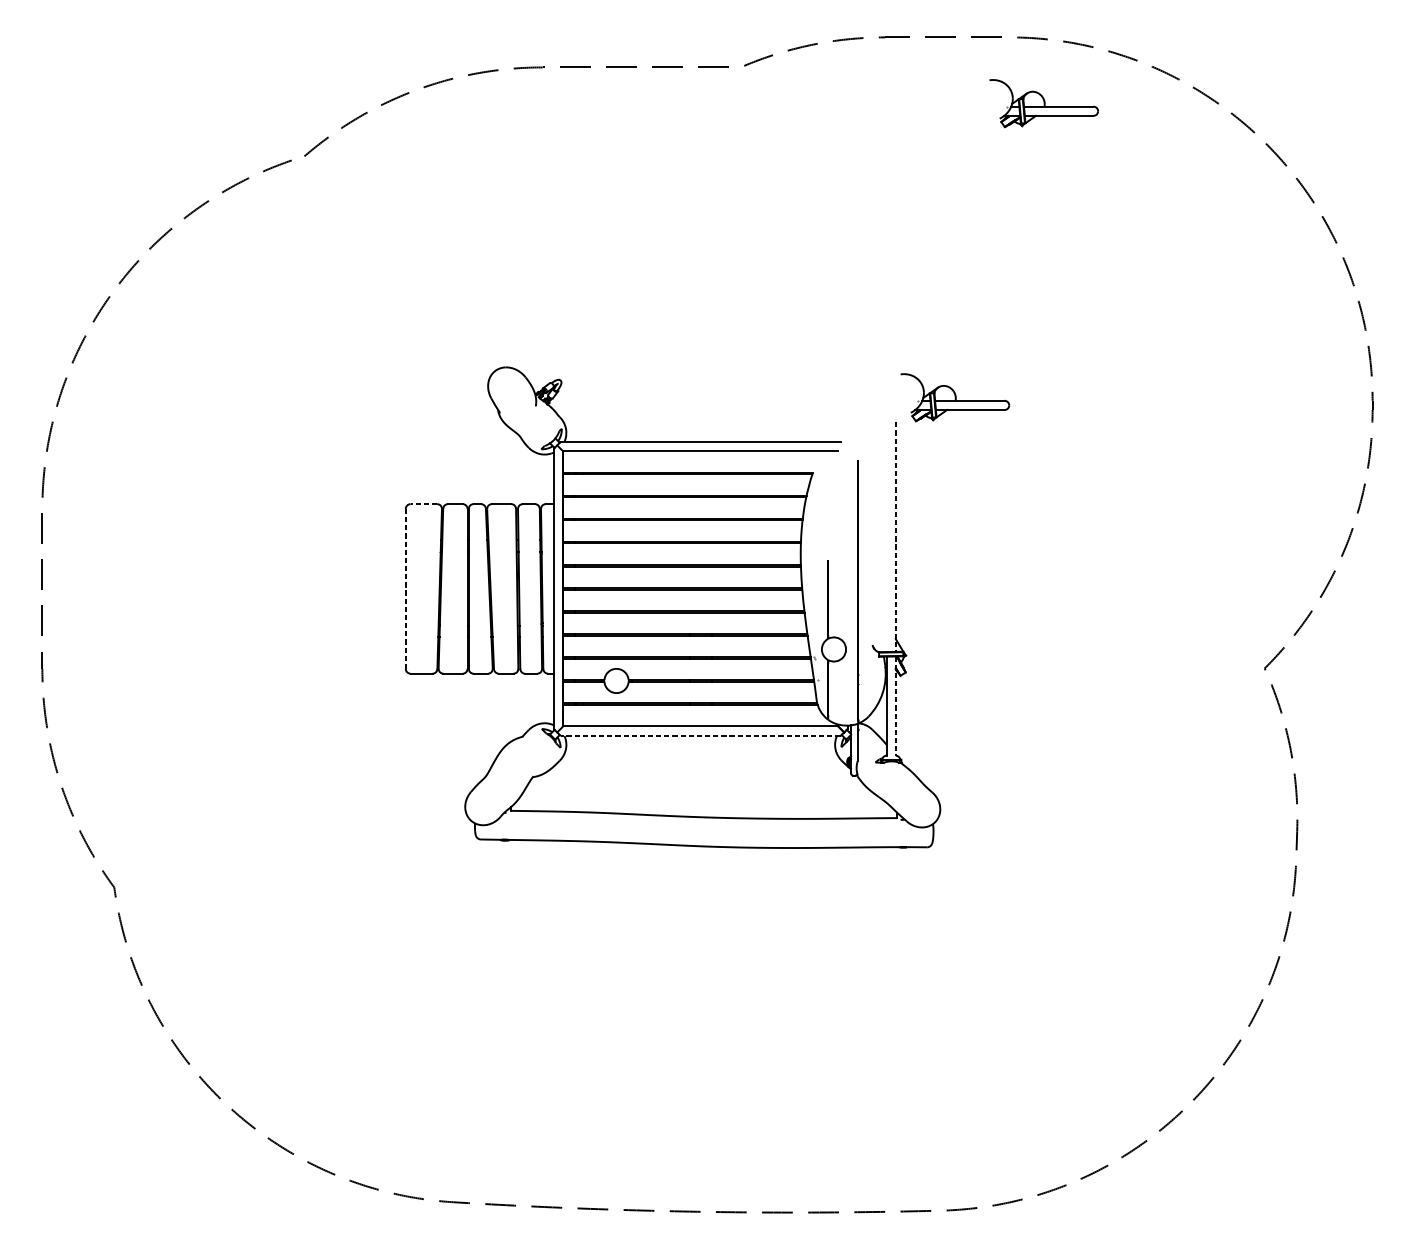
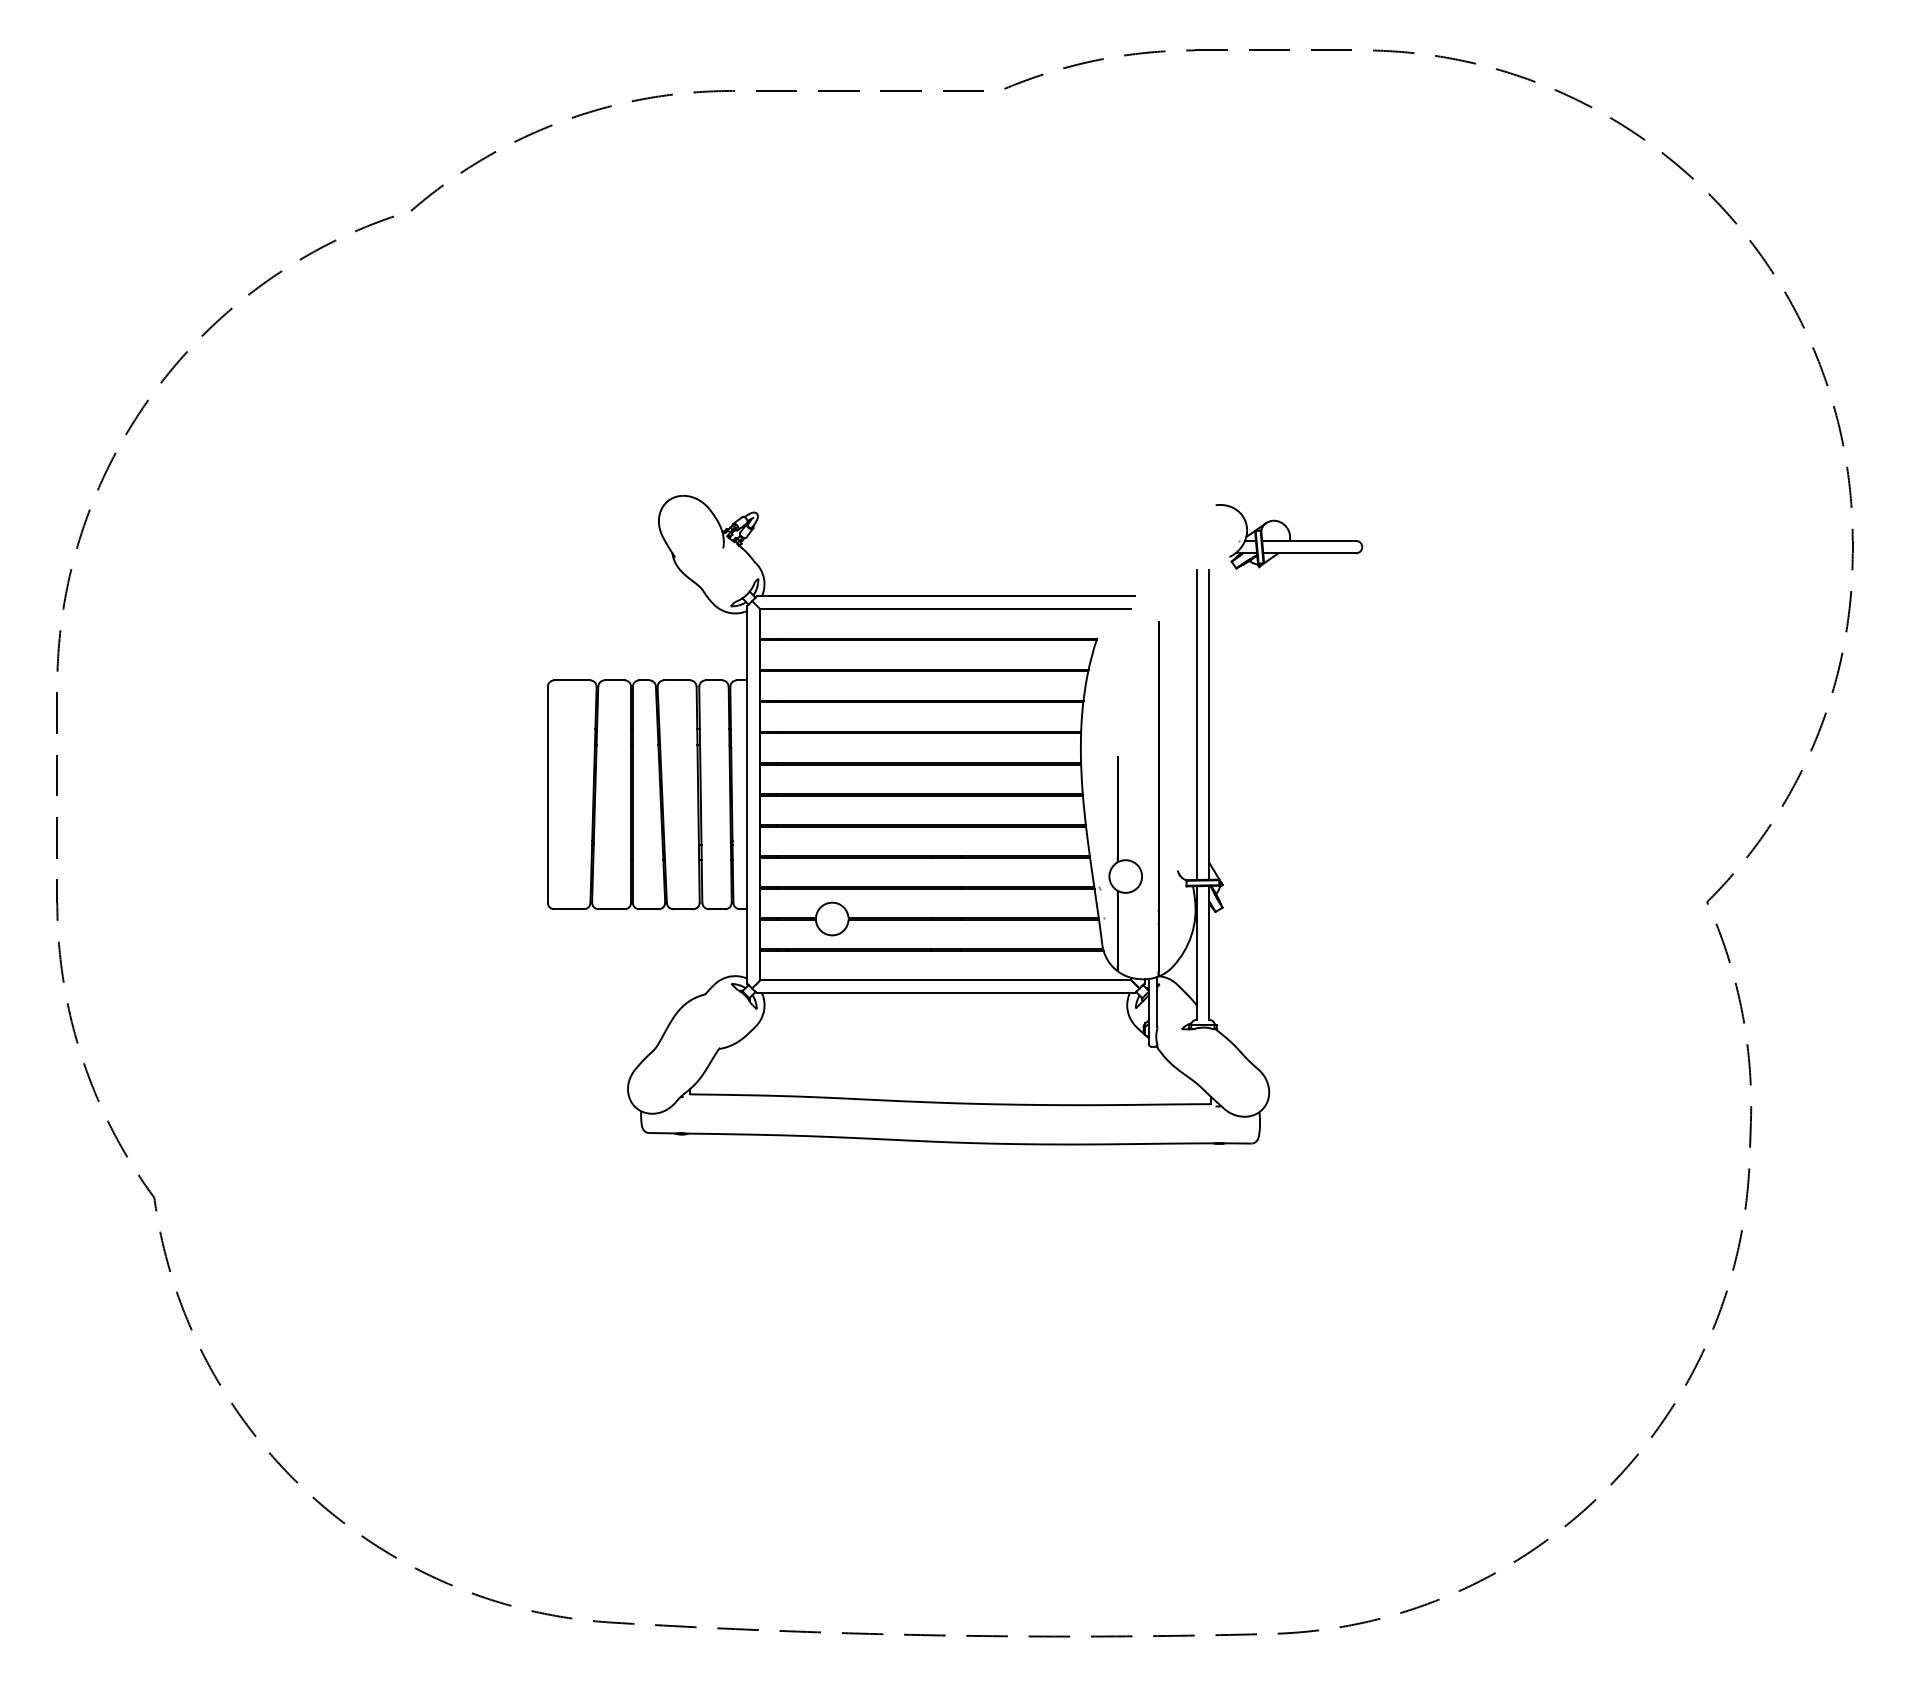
part: (1044, 103) -> (1409, 139), removed
line: (424, 504) -> (572, 680), dashed -> solid
line: (886, 536) -> (1196, 724), added
line: (896, 536) -> (1209, 724), dashed -> solid
line: (405, 588) -> (547, 794), dashed -> solid
line: (896, 705) -> (1209, 952), dashed -> solid
line: (700, 736) -> (945, 993), dashed -> solid

